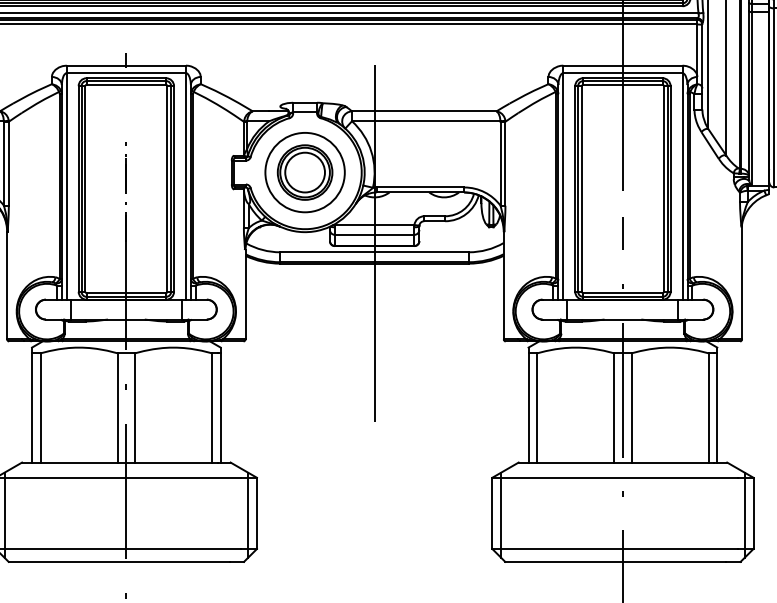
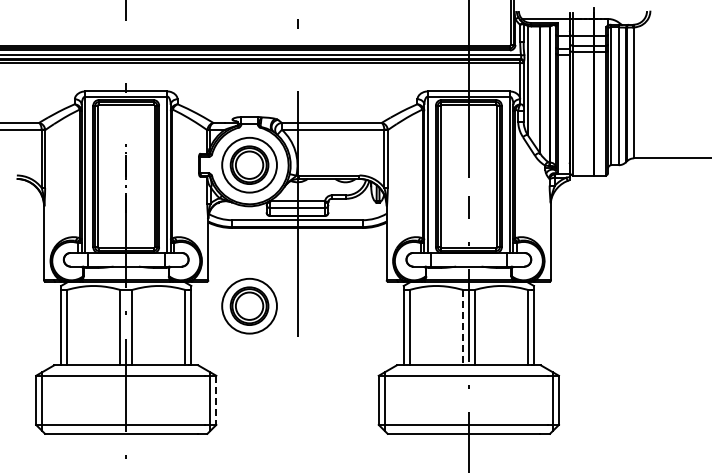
part: (305, 375) -> (249, 305), added
line: (613, 407) -> (462, 327), solid -> dashed
line: (257, 513) -> (216, 400), solid -> dashed

